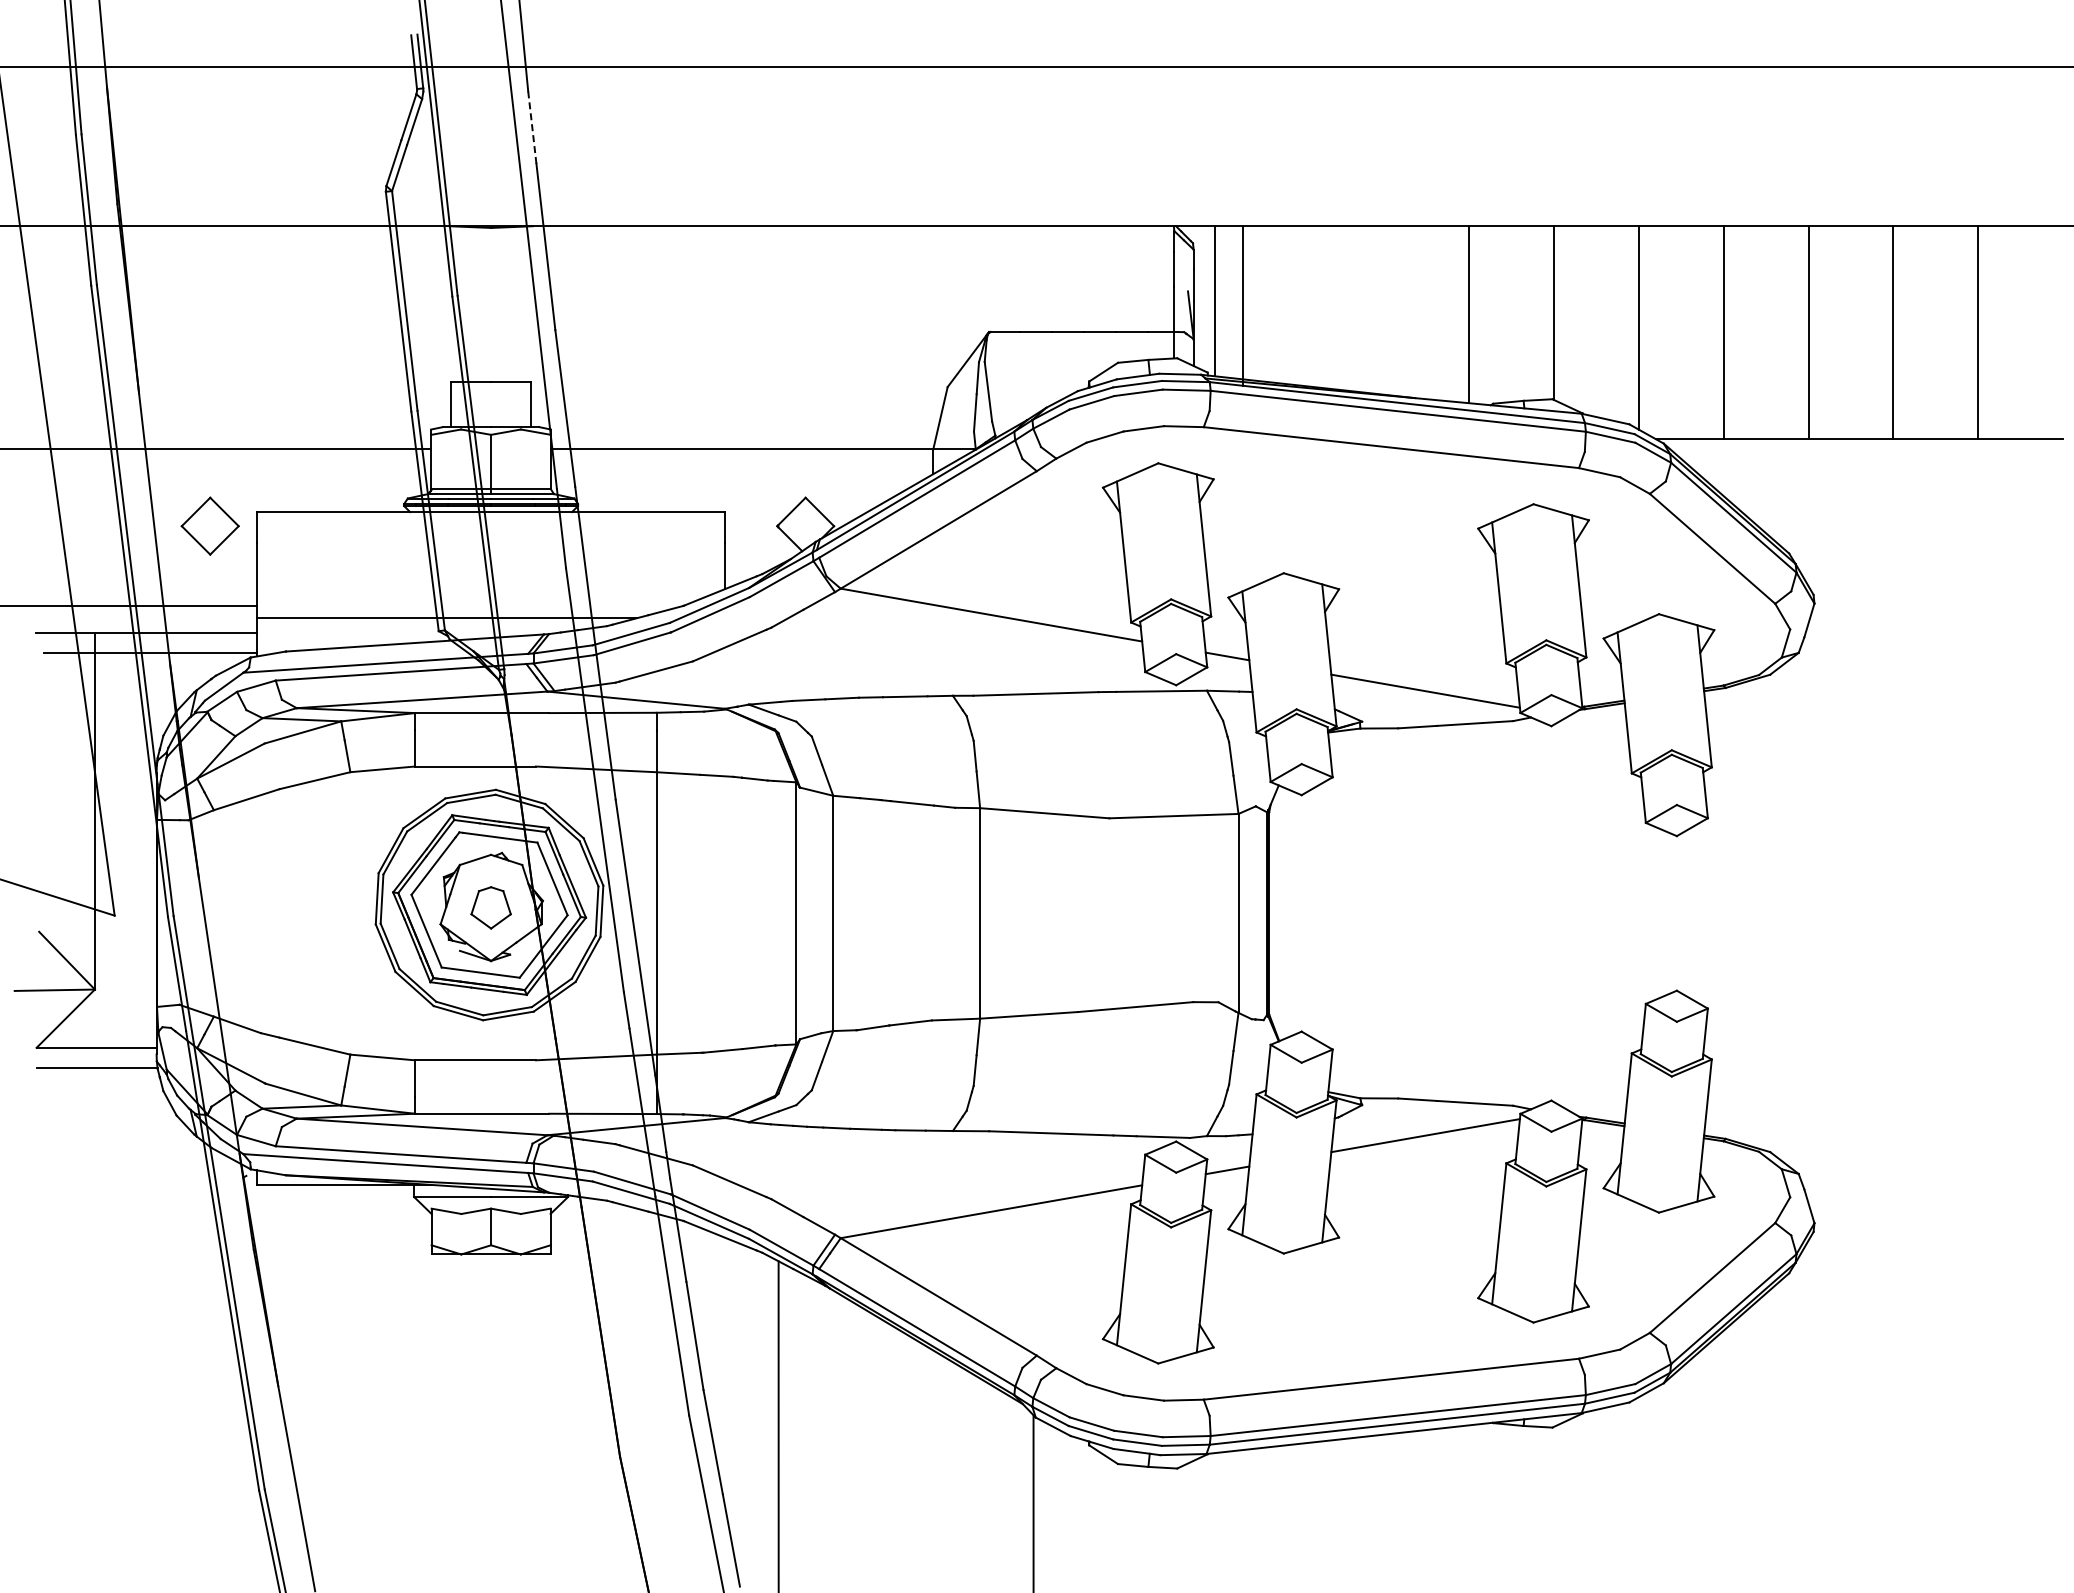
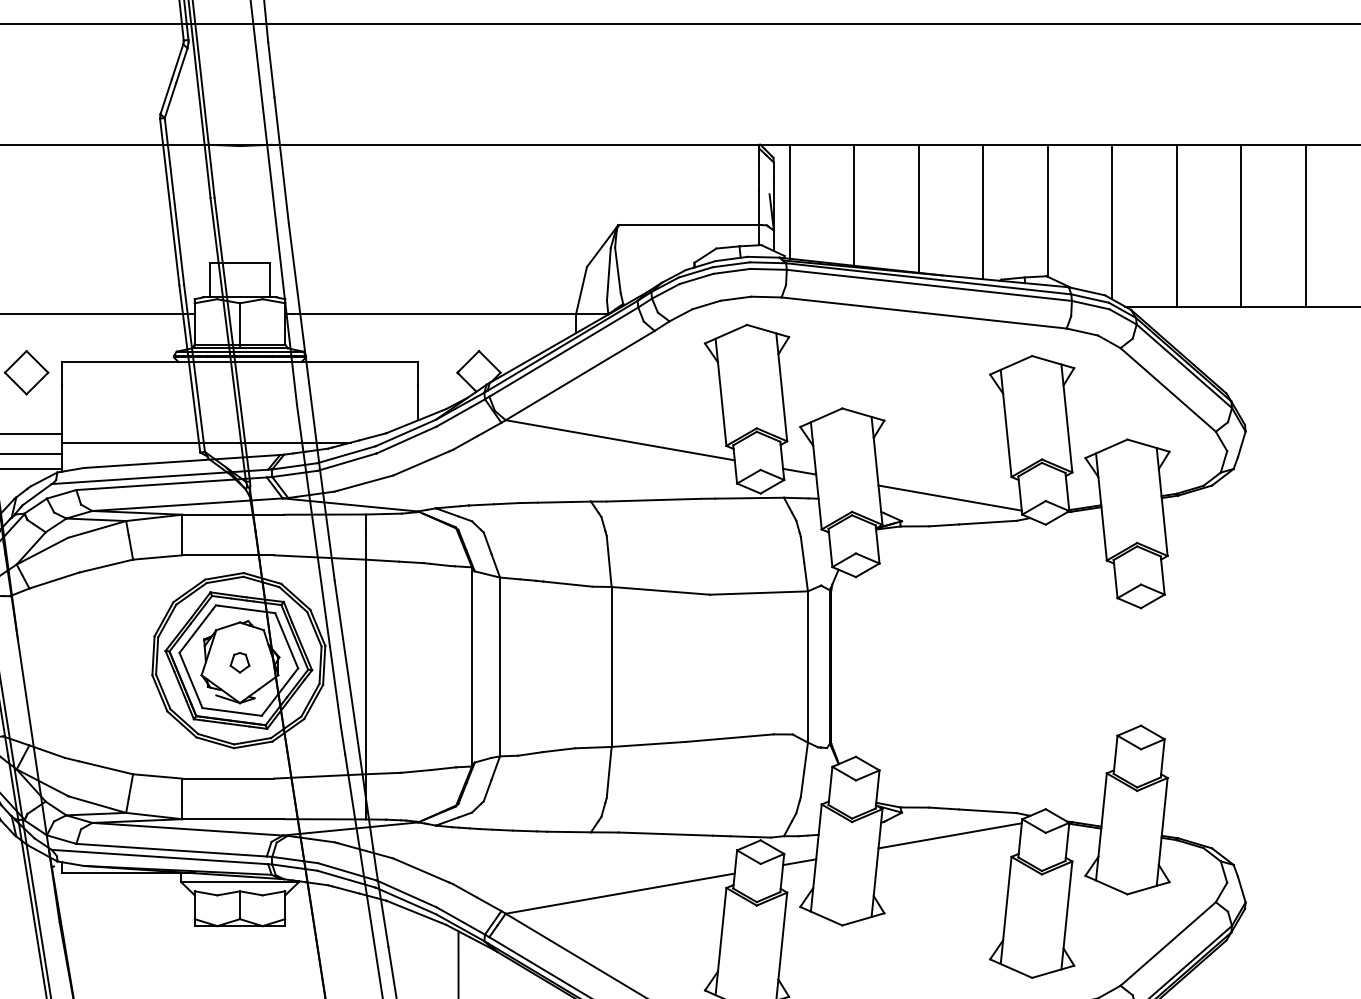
line: (532, 127) -> (271, 69), dashed -> solid
line: (1242, 305) -> (854, 205), moved
line: (1384, 310) -> (918, 208), added
part: (490, 907) -> (239, 662), size x0.62

